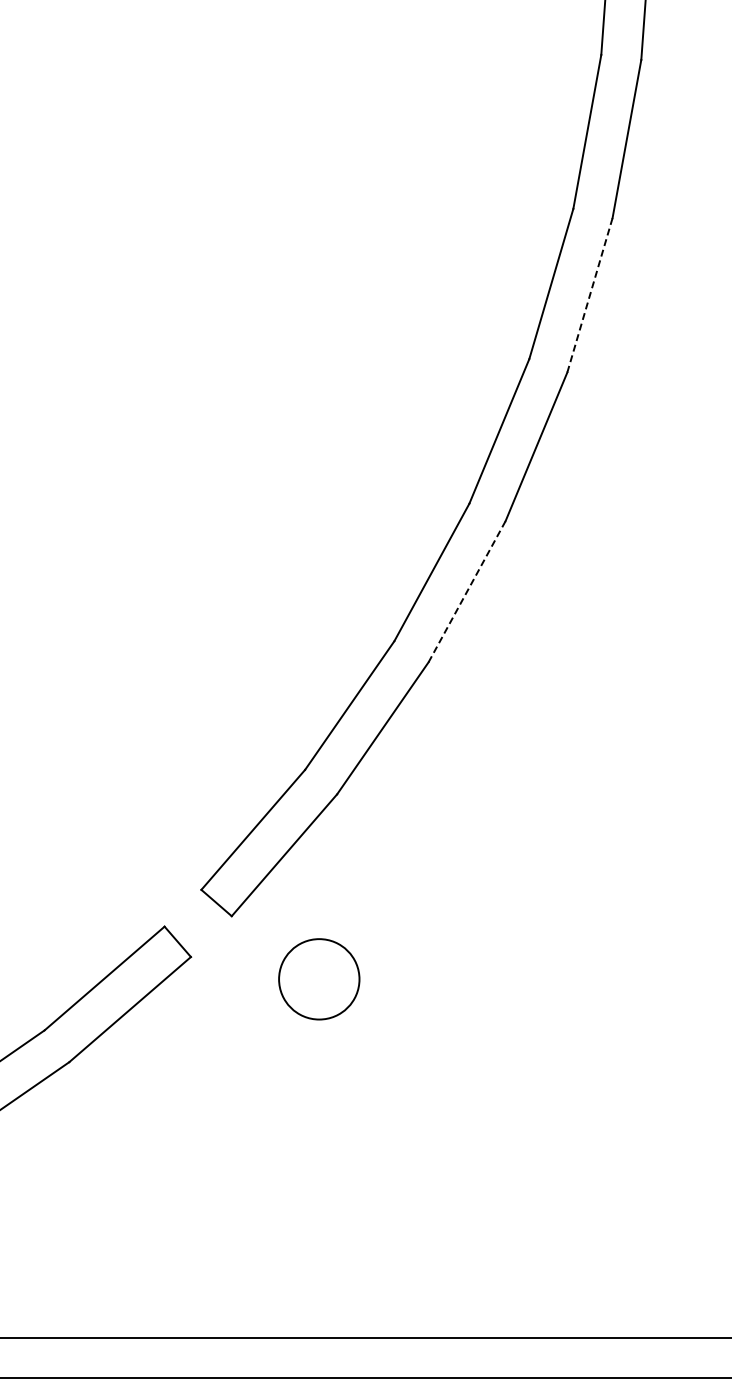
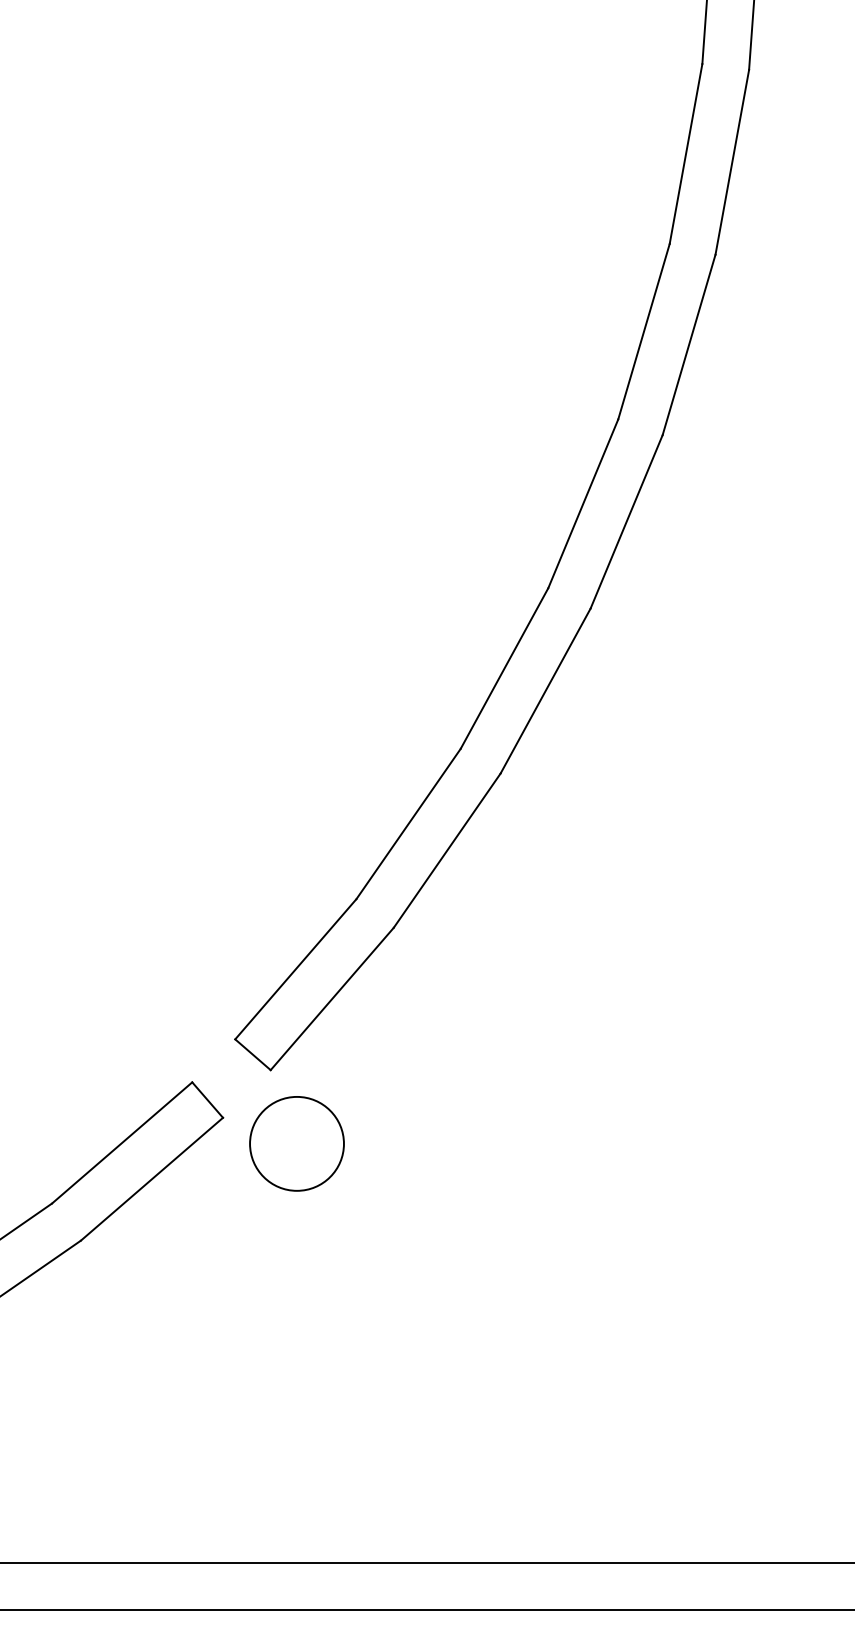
line: (589, 295) -> (688, 345), dashed -> solid
line: (466, 592) -> (544, 692), dashed -> solid
circle: (319, 979) -> (297, 1144), moved

